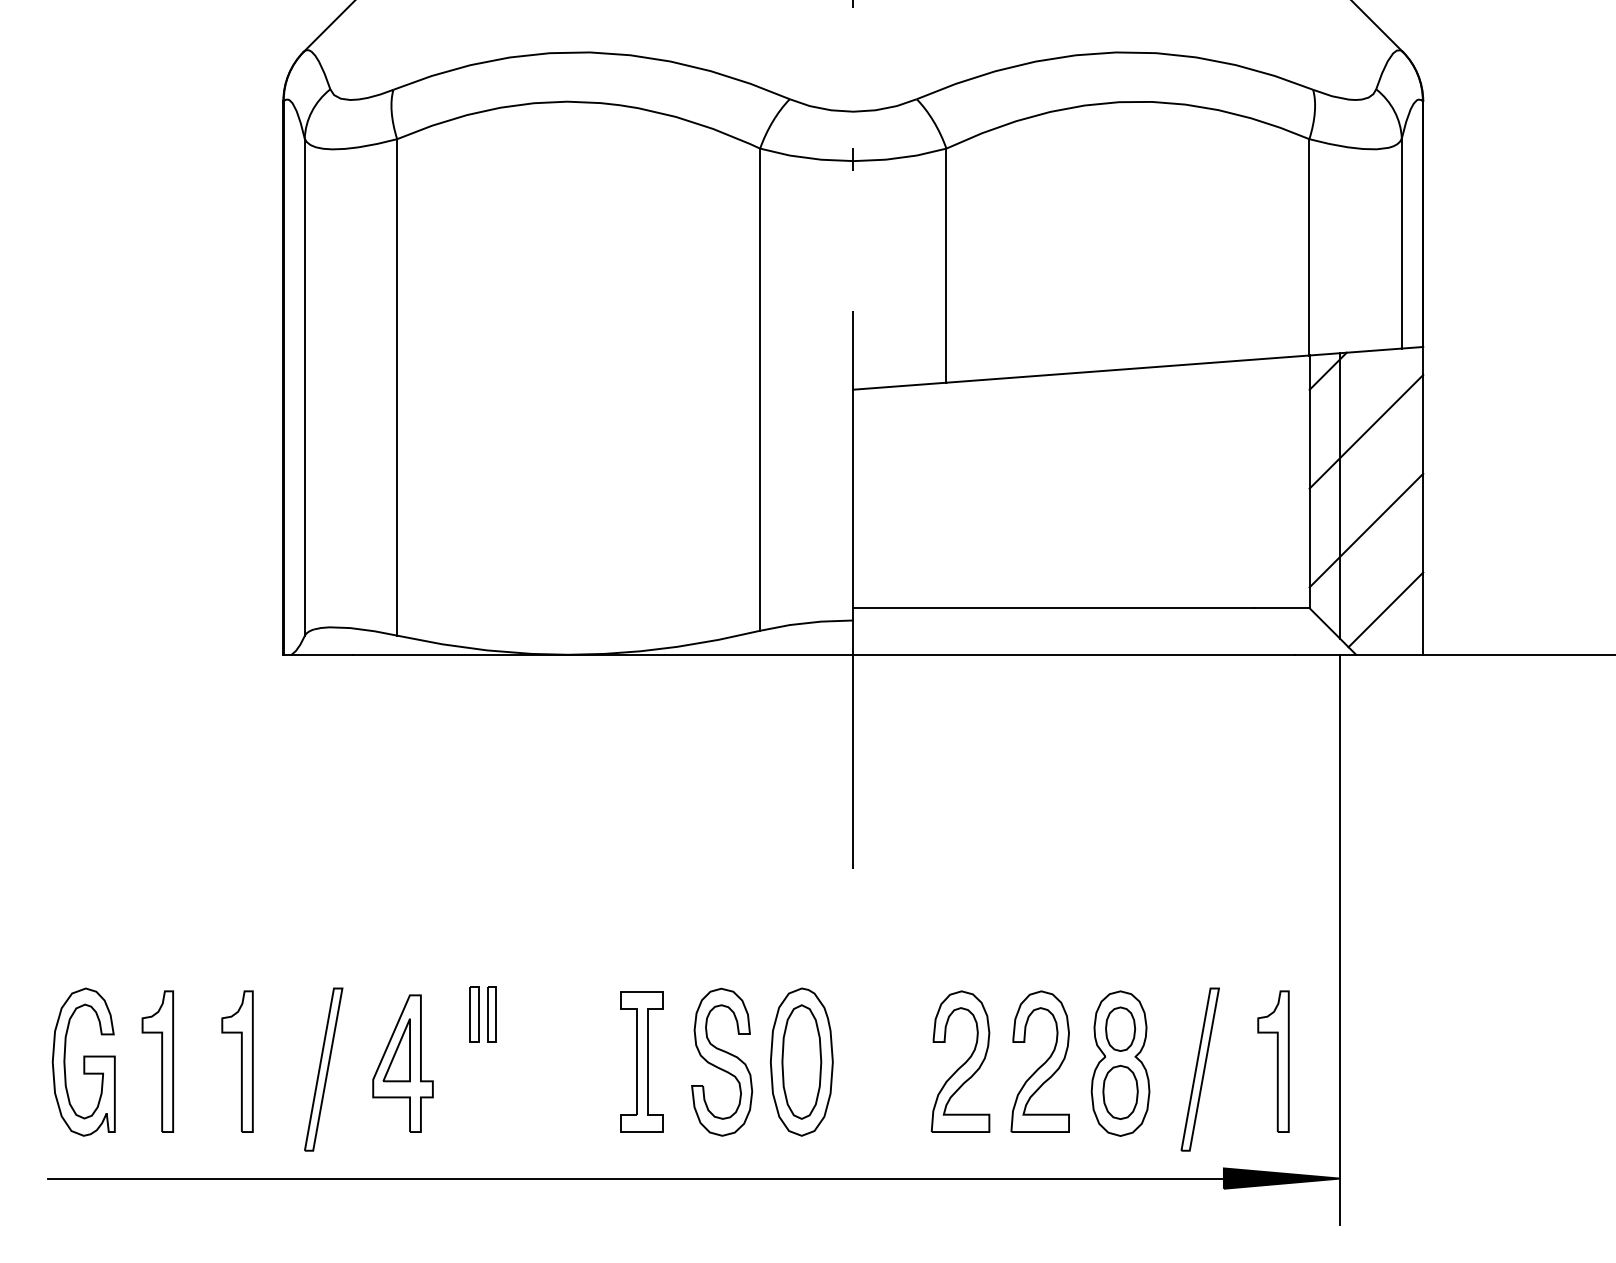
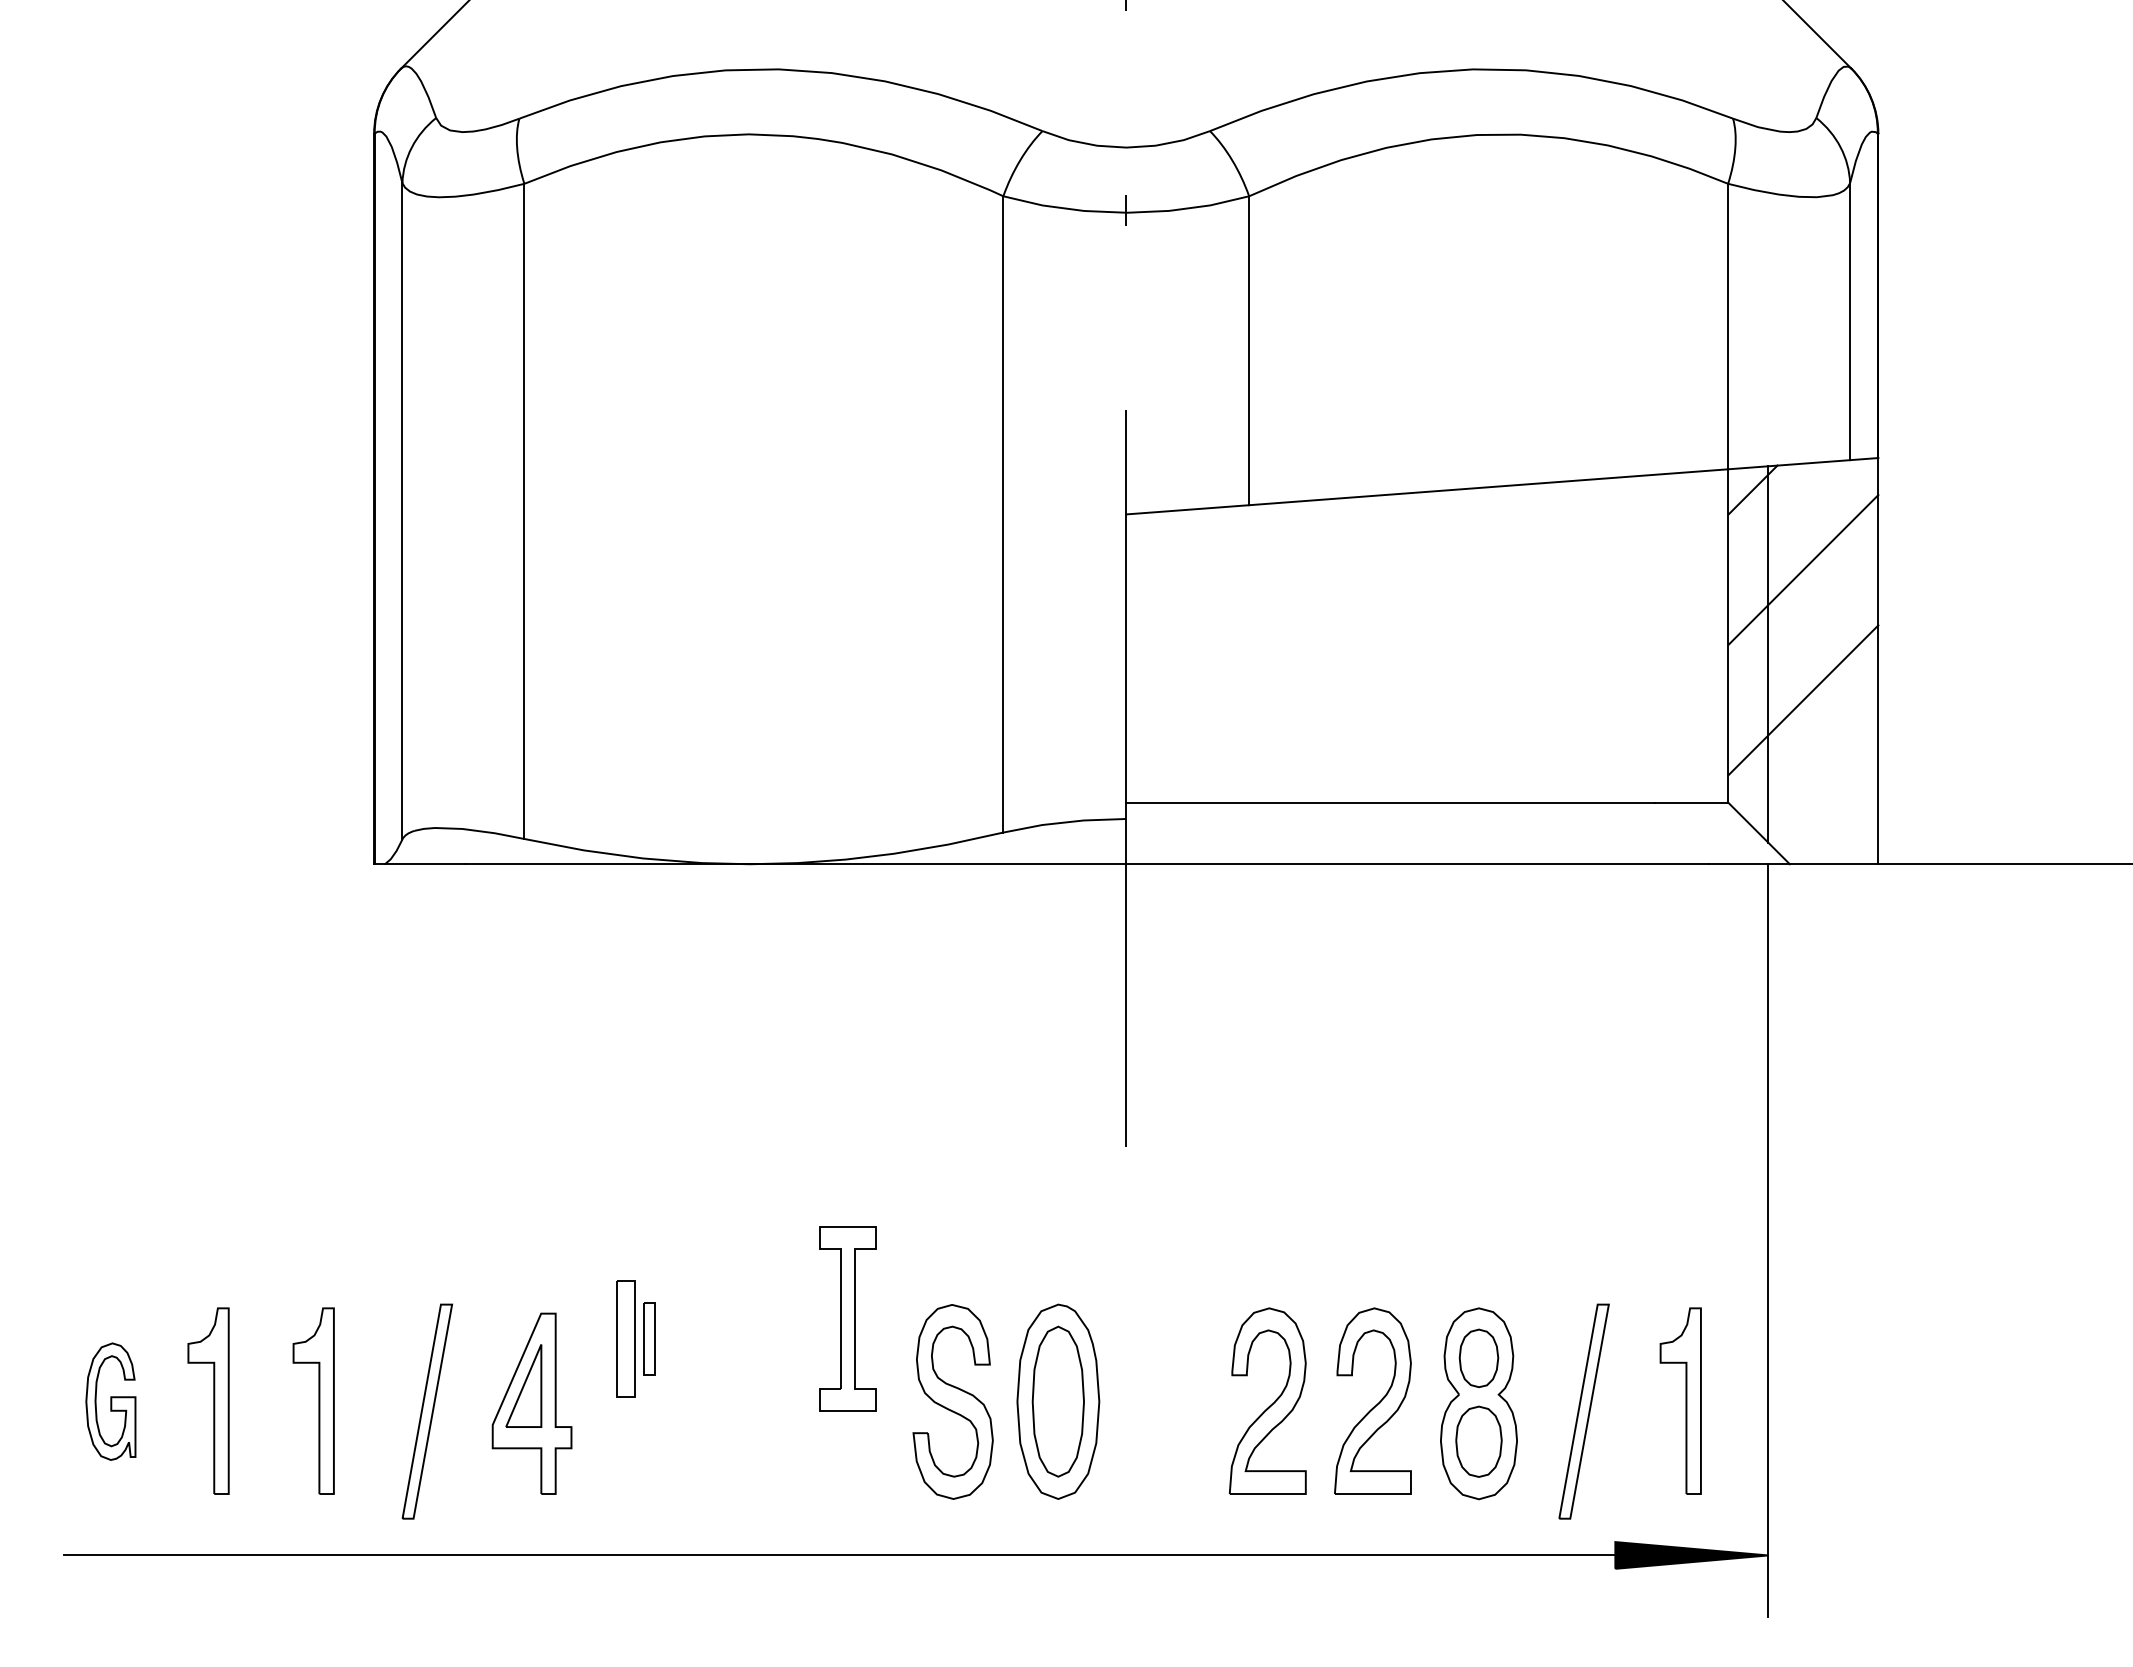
line: (1385, 609) -> (1828, 804), removed
part: (474, 1014) -> (626, 1338), size x1.6
part: (83, 1061) -> (110, 1401), size x0.6
part: (642, 1061) -> (847, 1318), moved

